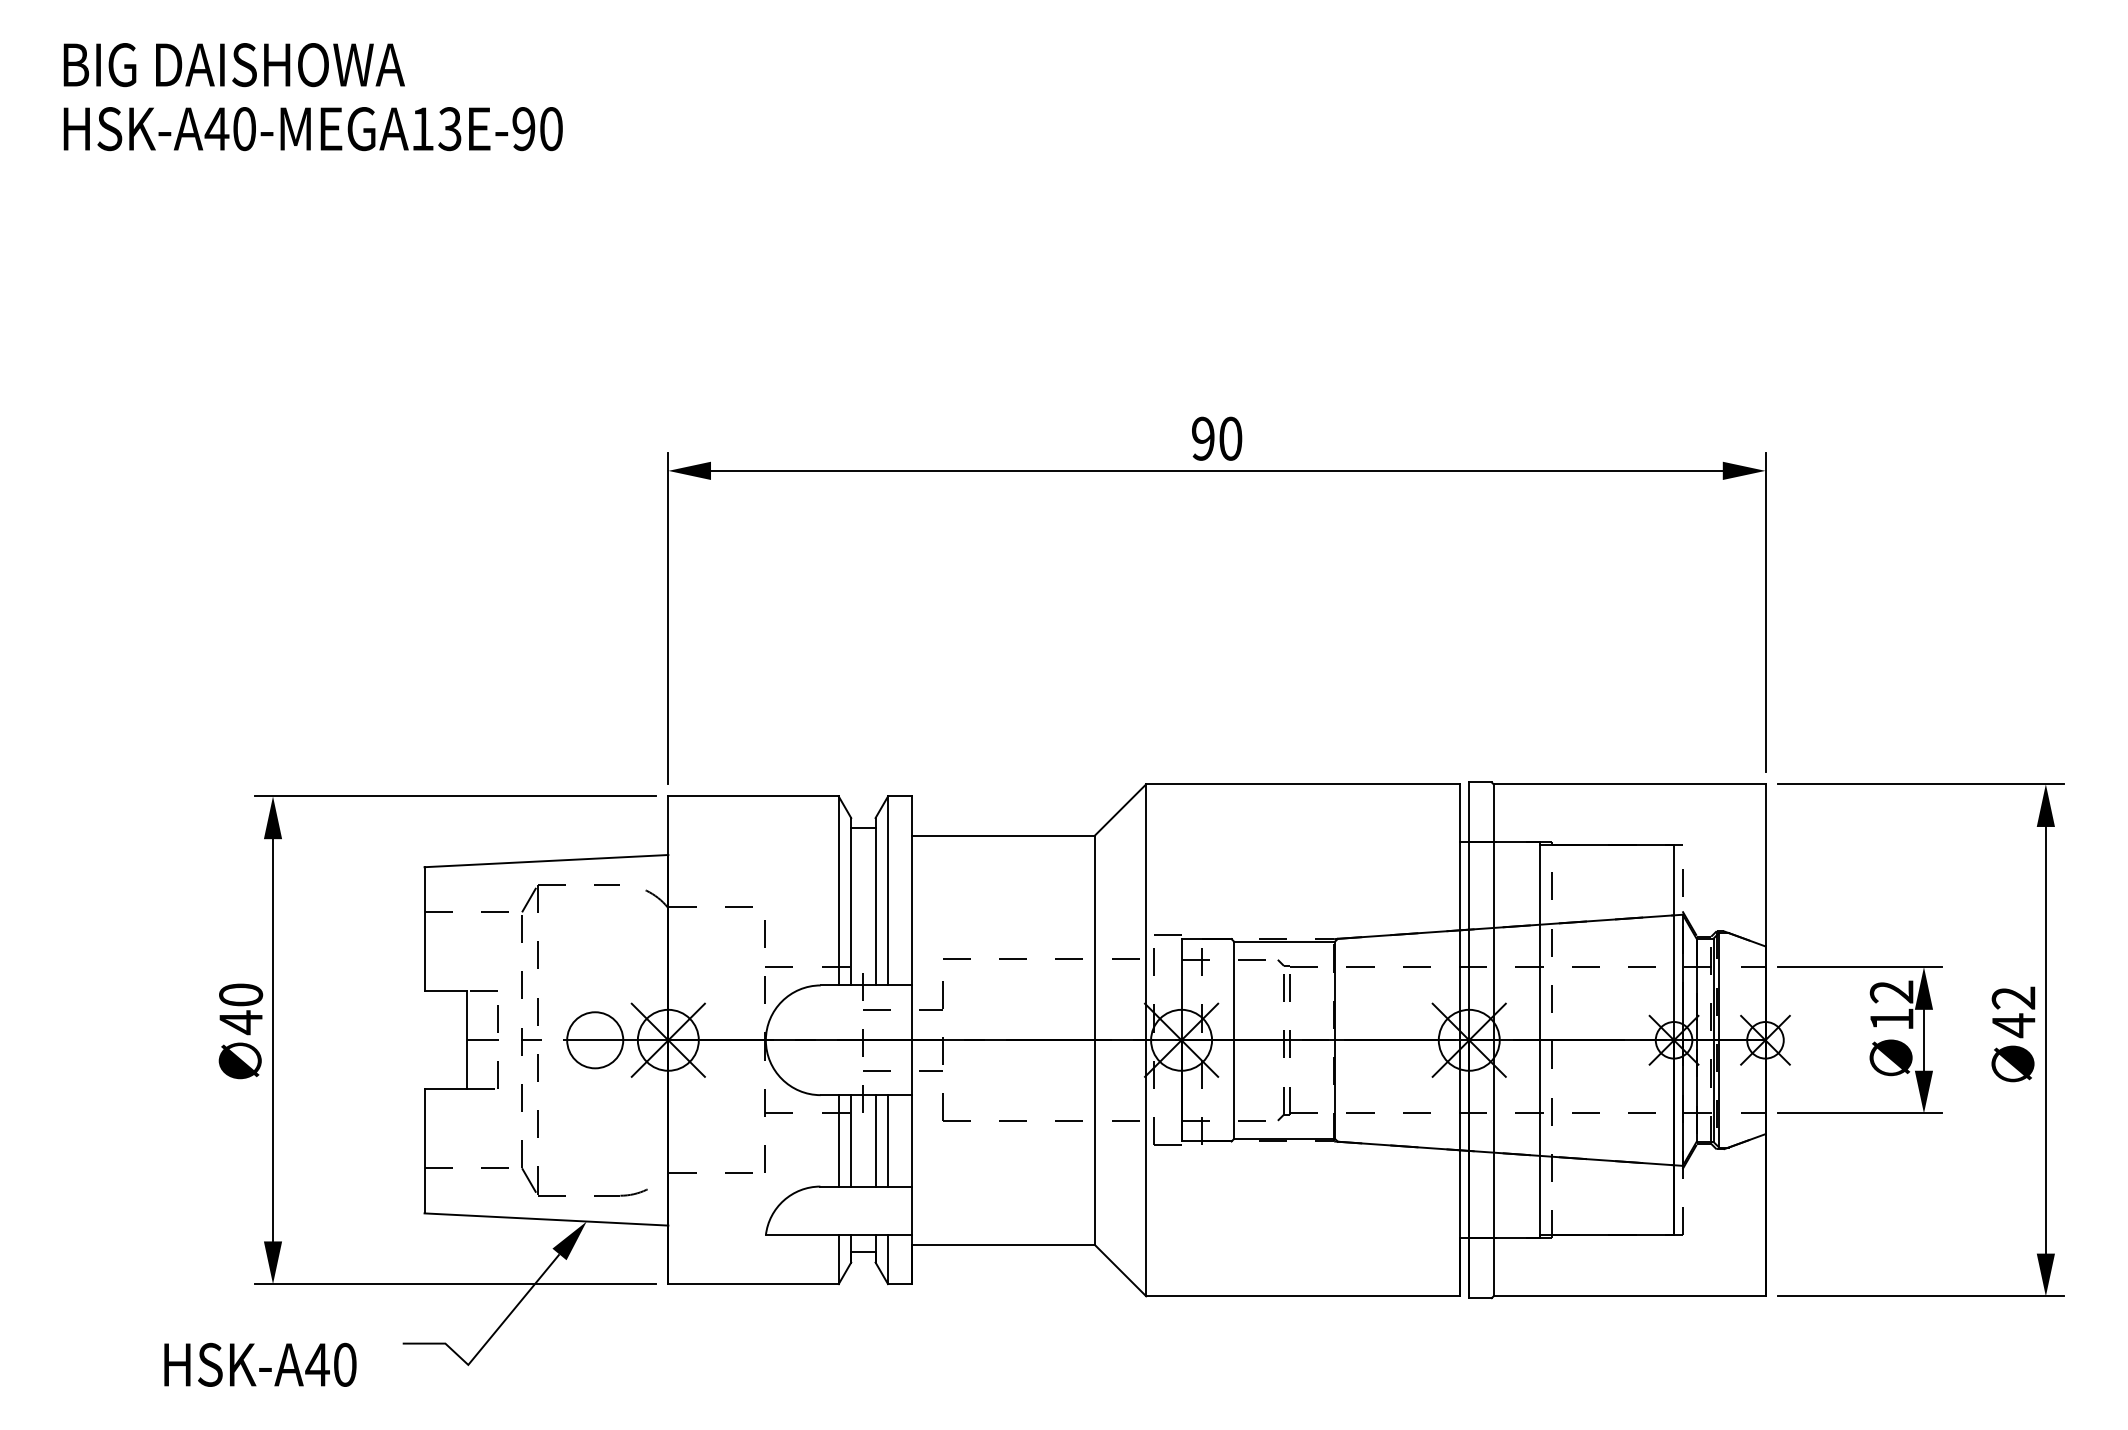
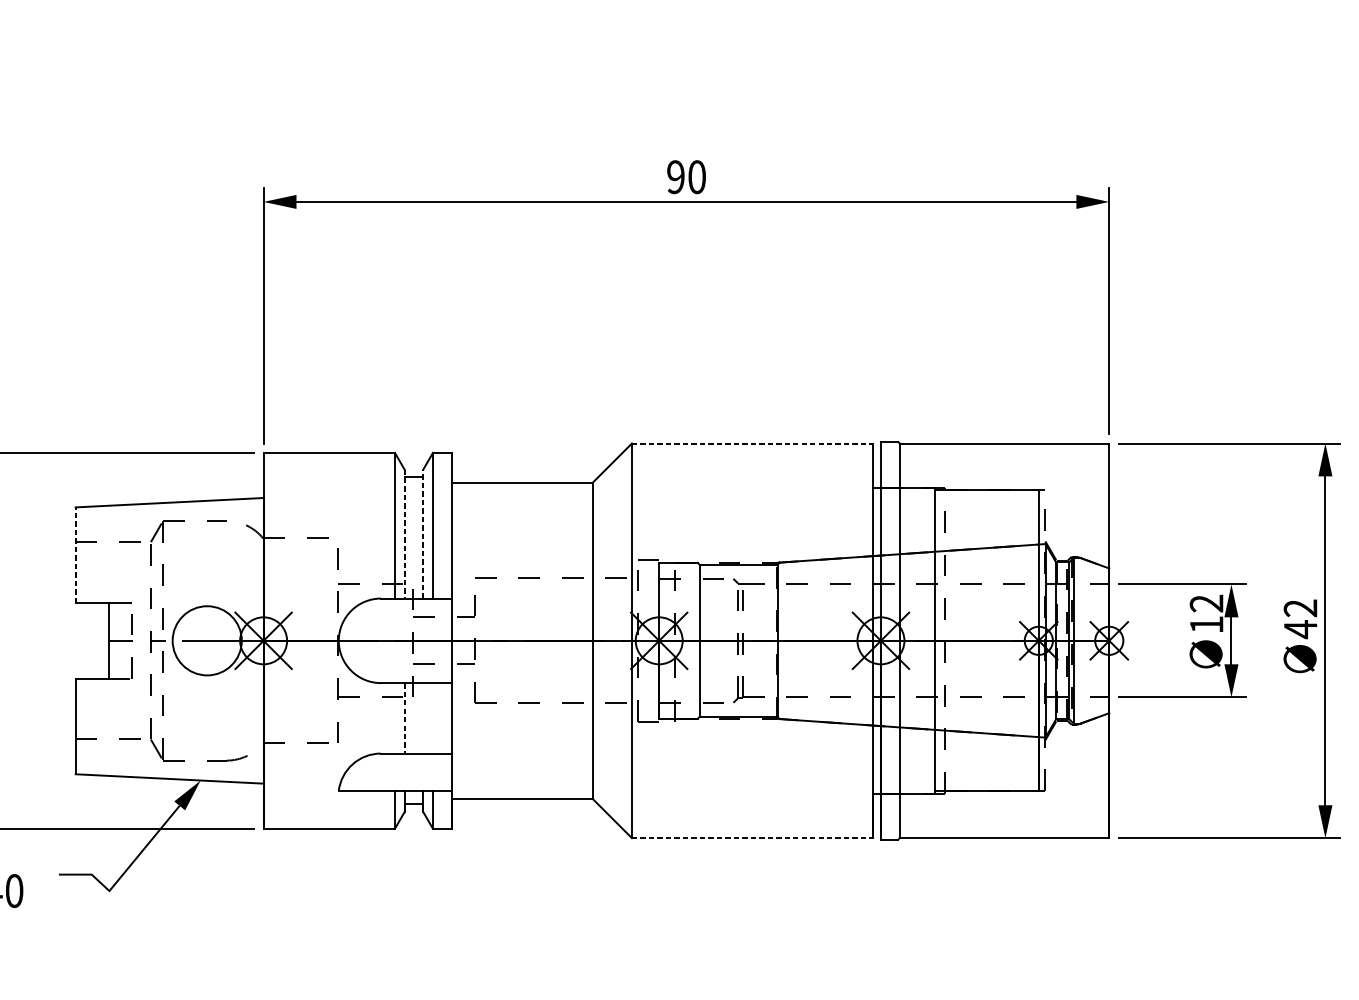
line: (1302, 784) -> (752, 443), solid -> dashed
line: (851, 901) -> (404, 533), solid -> dashed
line: (875, 901) -> (423, 533), solid -> dashed
line: (424, 928) -> (75, 554), solid -> dashed
circle: (595, 1040) -> (207, 640), size x1.6
line: (838, 1140) -> (394, 718), removed
line: (851, 1140) -> (404, 718), solid -> dashed
line: (875, 1140) -> (423, 718), removed
line: (888, 1140) -> (433, 718), removed
line: (1302, 1296) -> (752, 838), solid -> dashed

